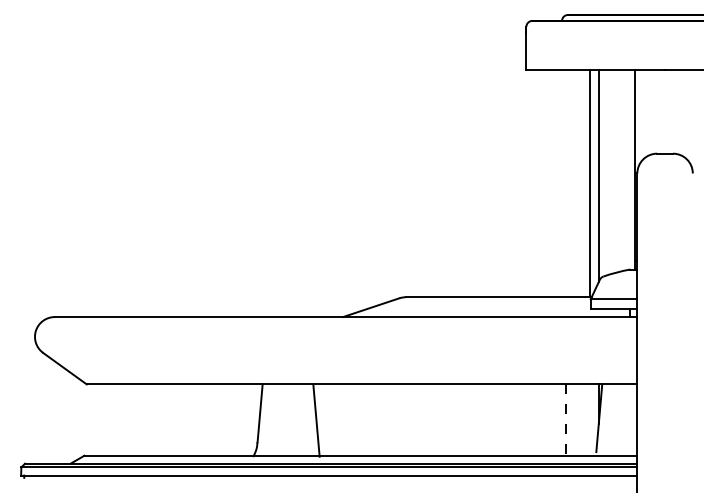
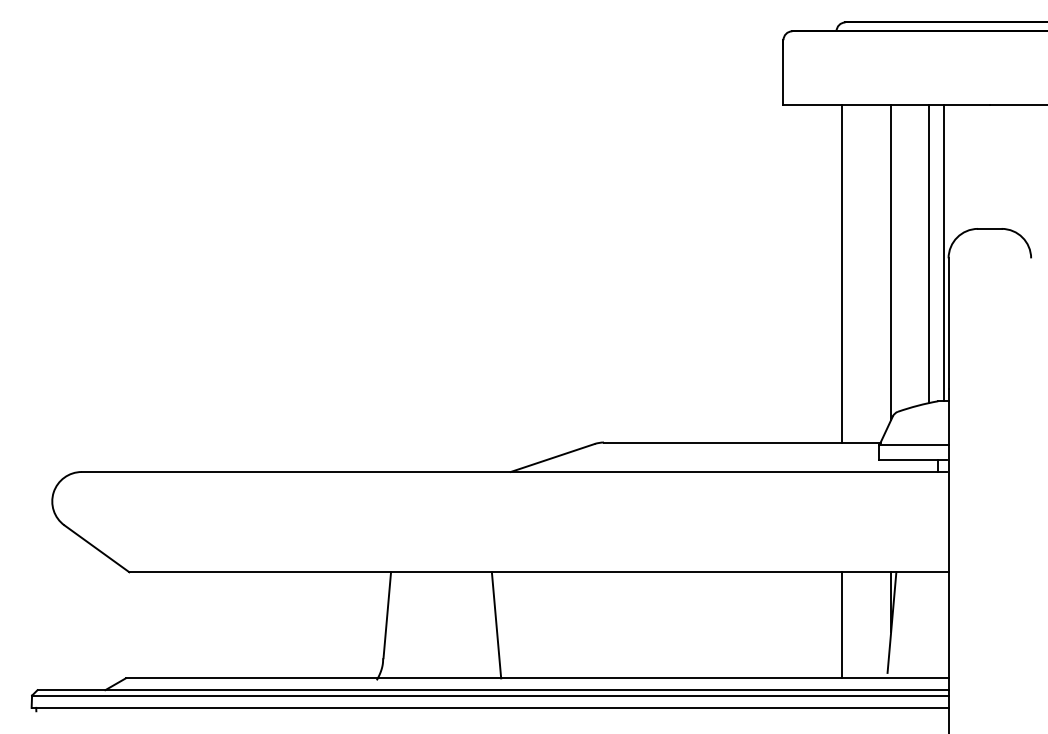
line: (624, 170) -> (929, 253), added
line: (590, 183) -> (843, 273), moved
line: (316, 420) -> (496, 624), moved
line: (566, 420) -> (843, 625), dashed -> solid

